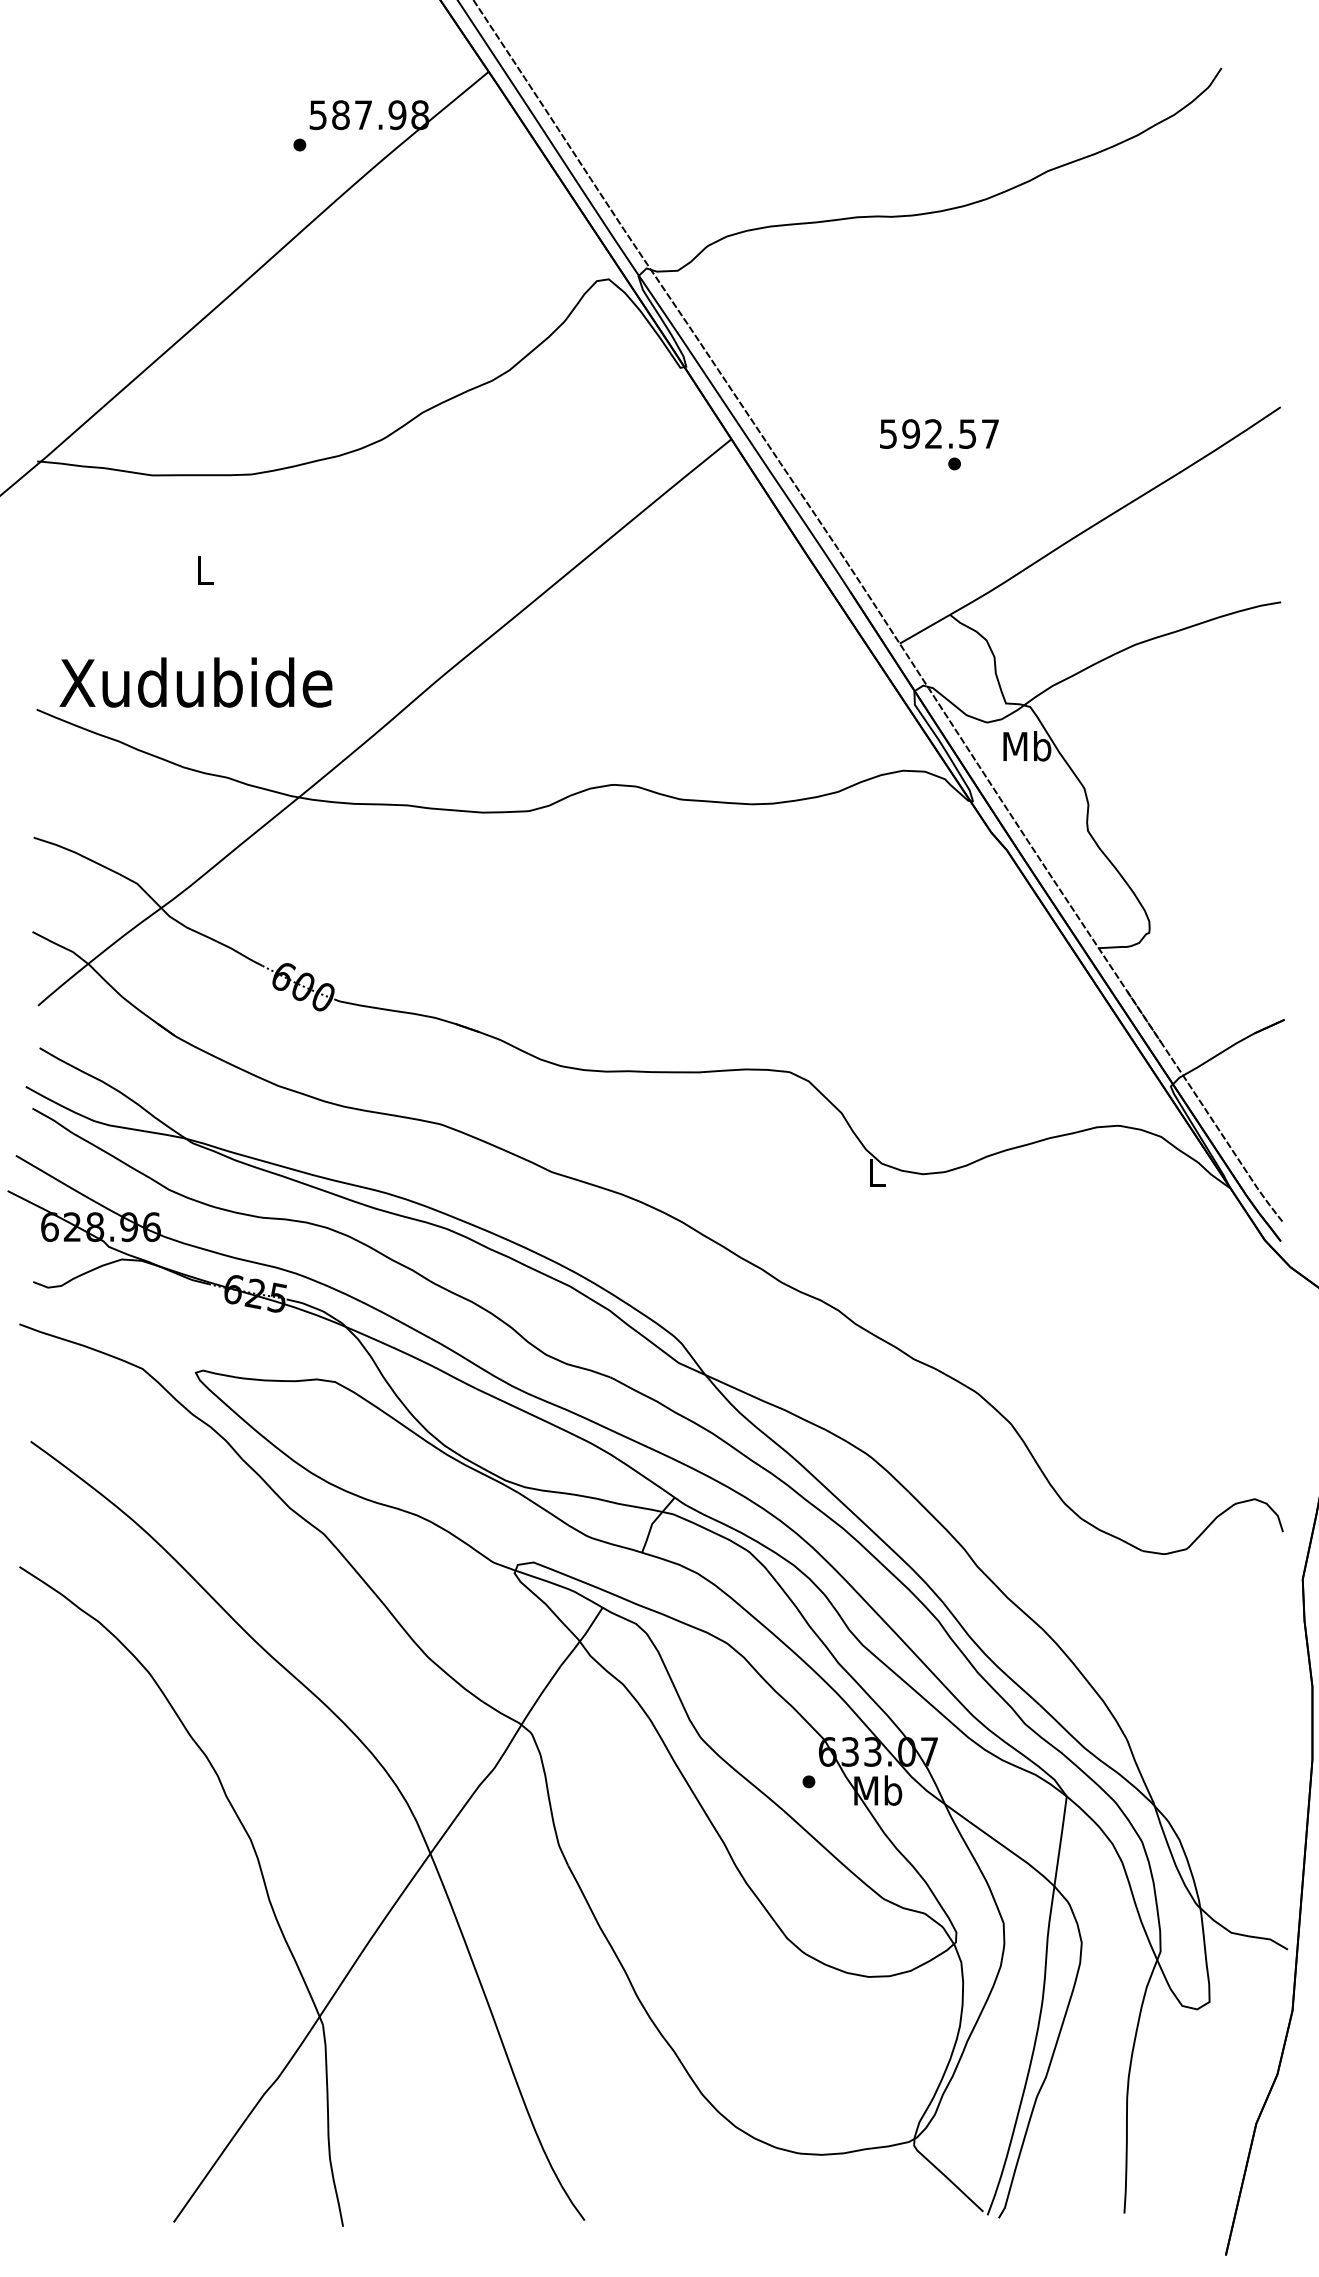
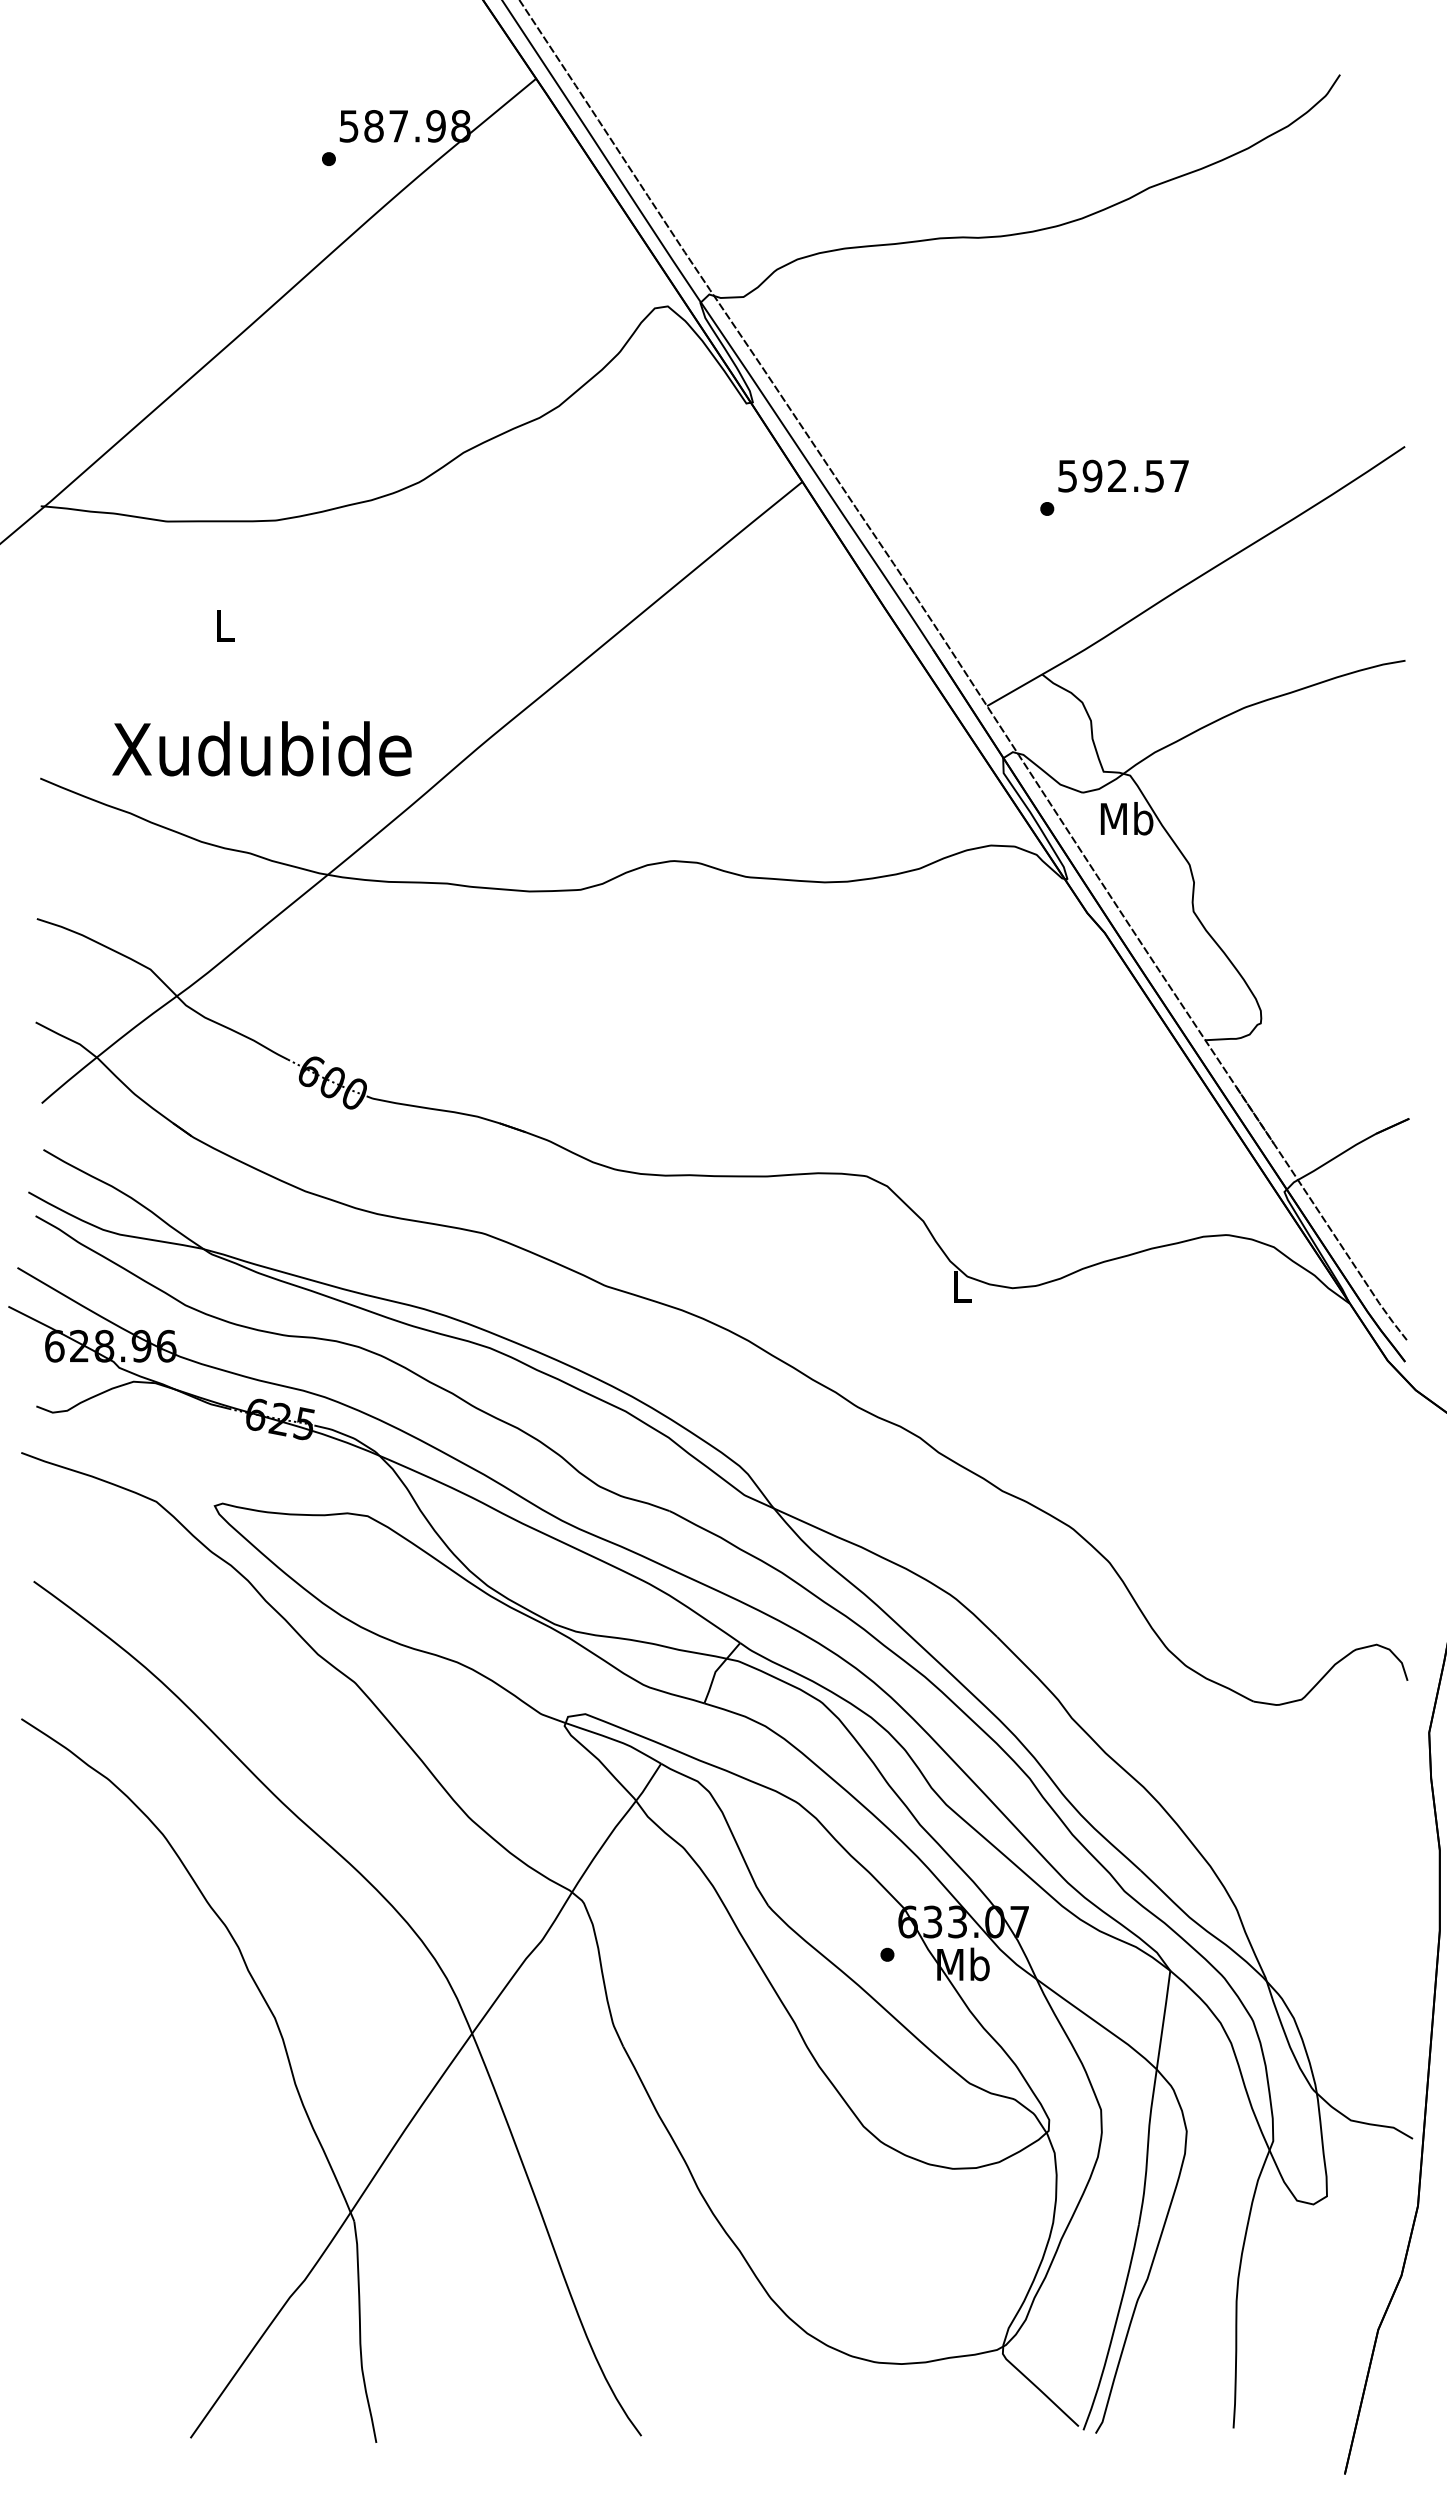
text: (939, 433) -> (1123, 475), moved
text: (195, 682) -> (261, 748), moved

